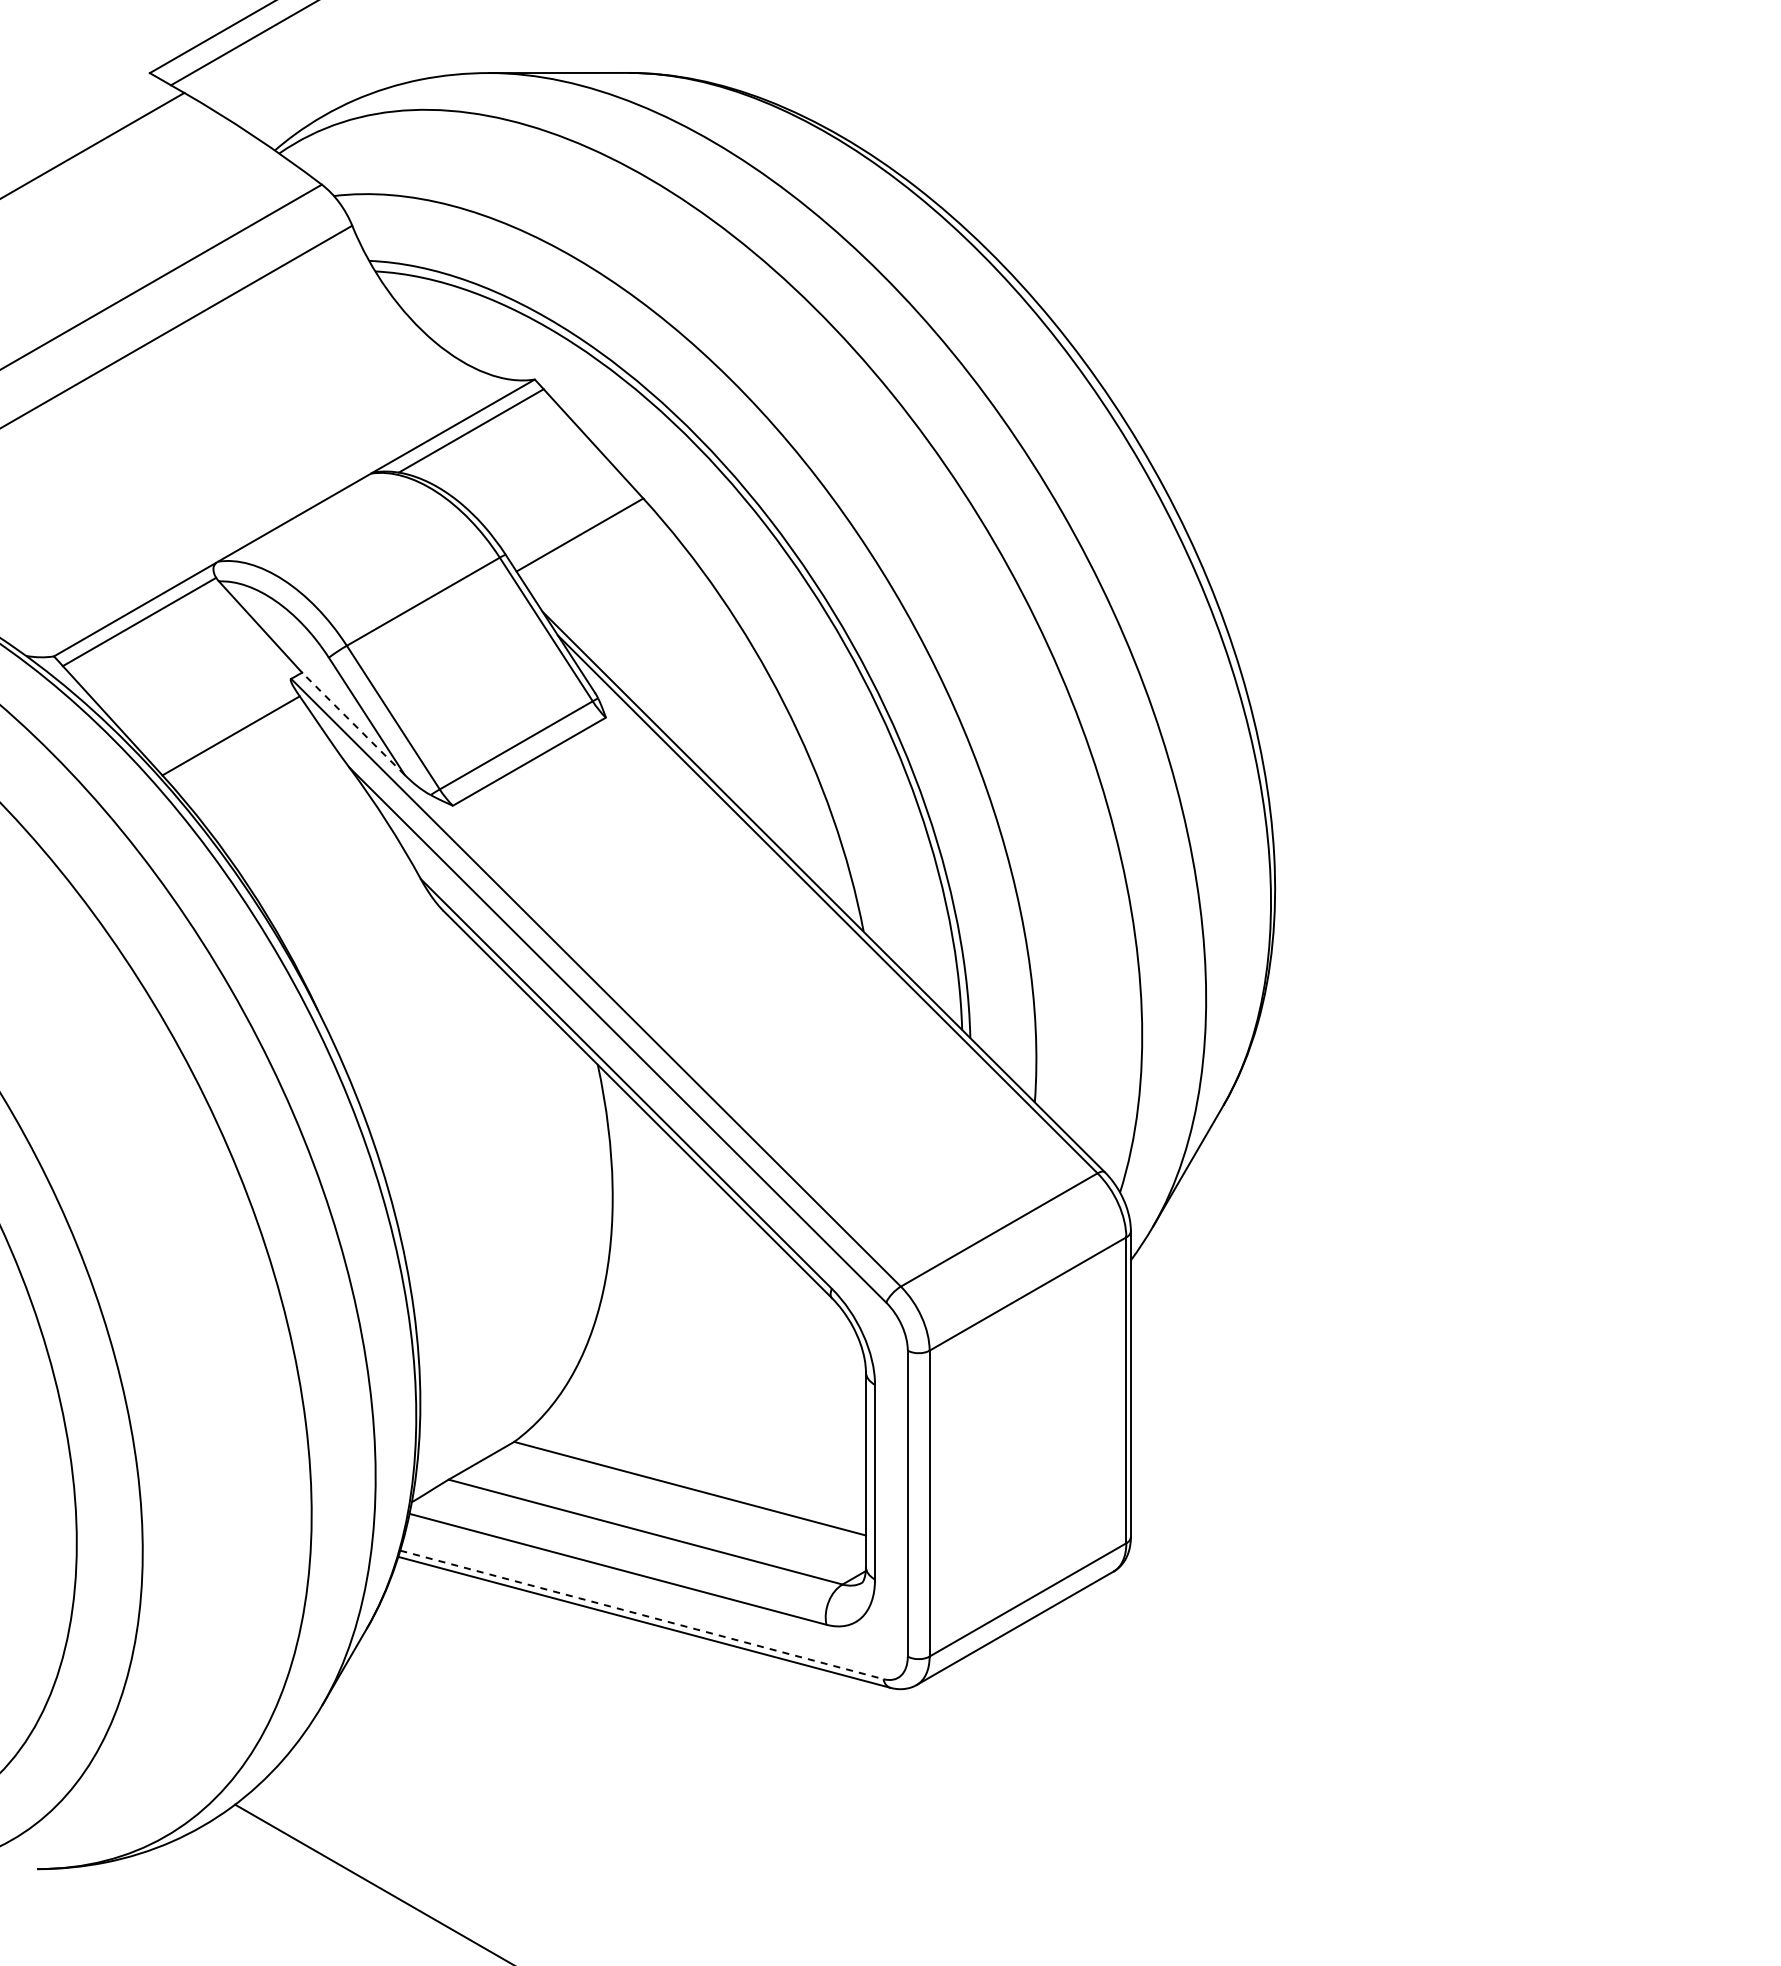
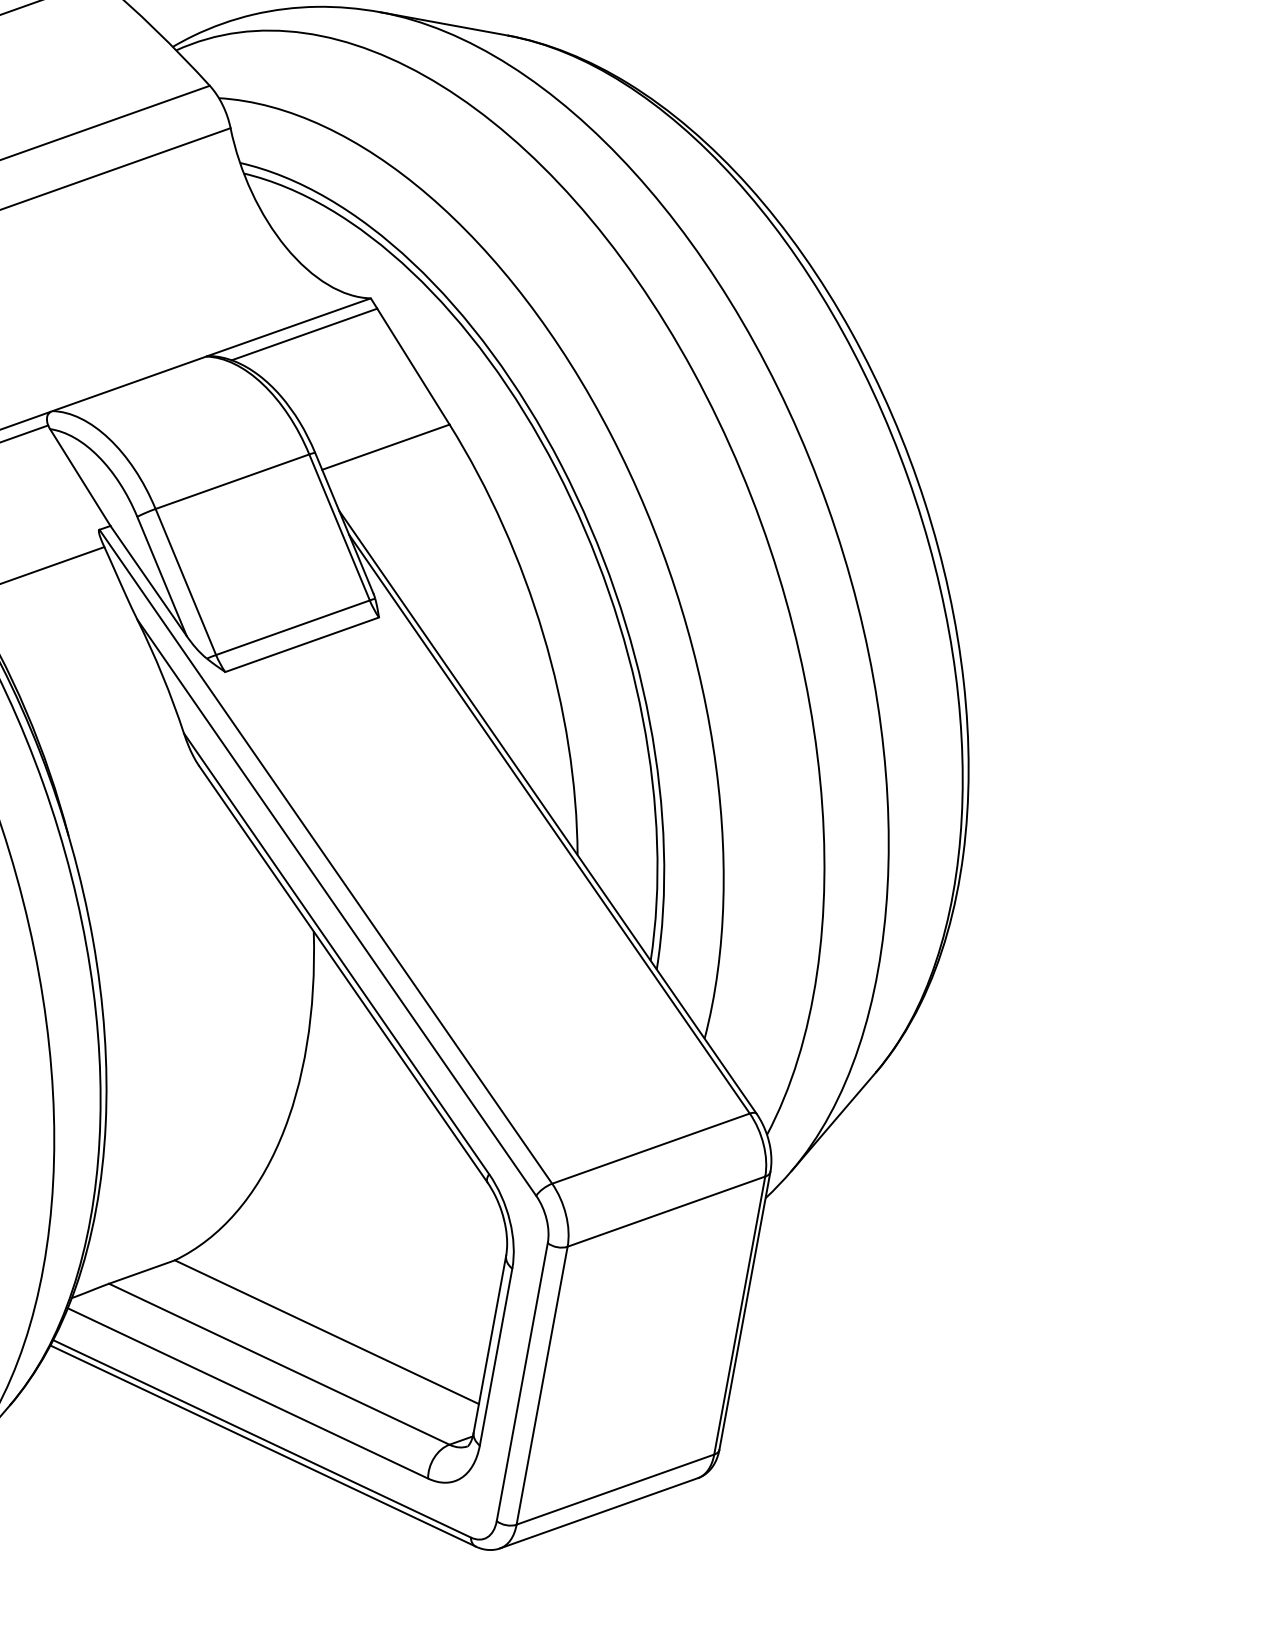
line: (353, 723) -> (148, 580), dashed -> solid
line: (642, 1615) -> (262, 1439), dashed -> solid

